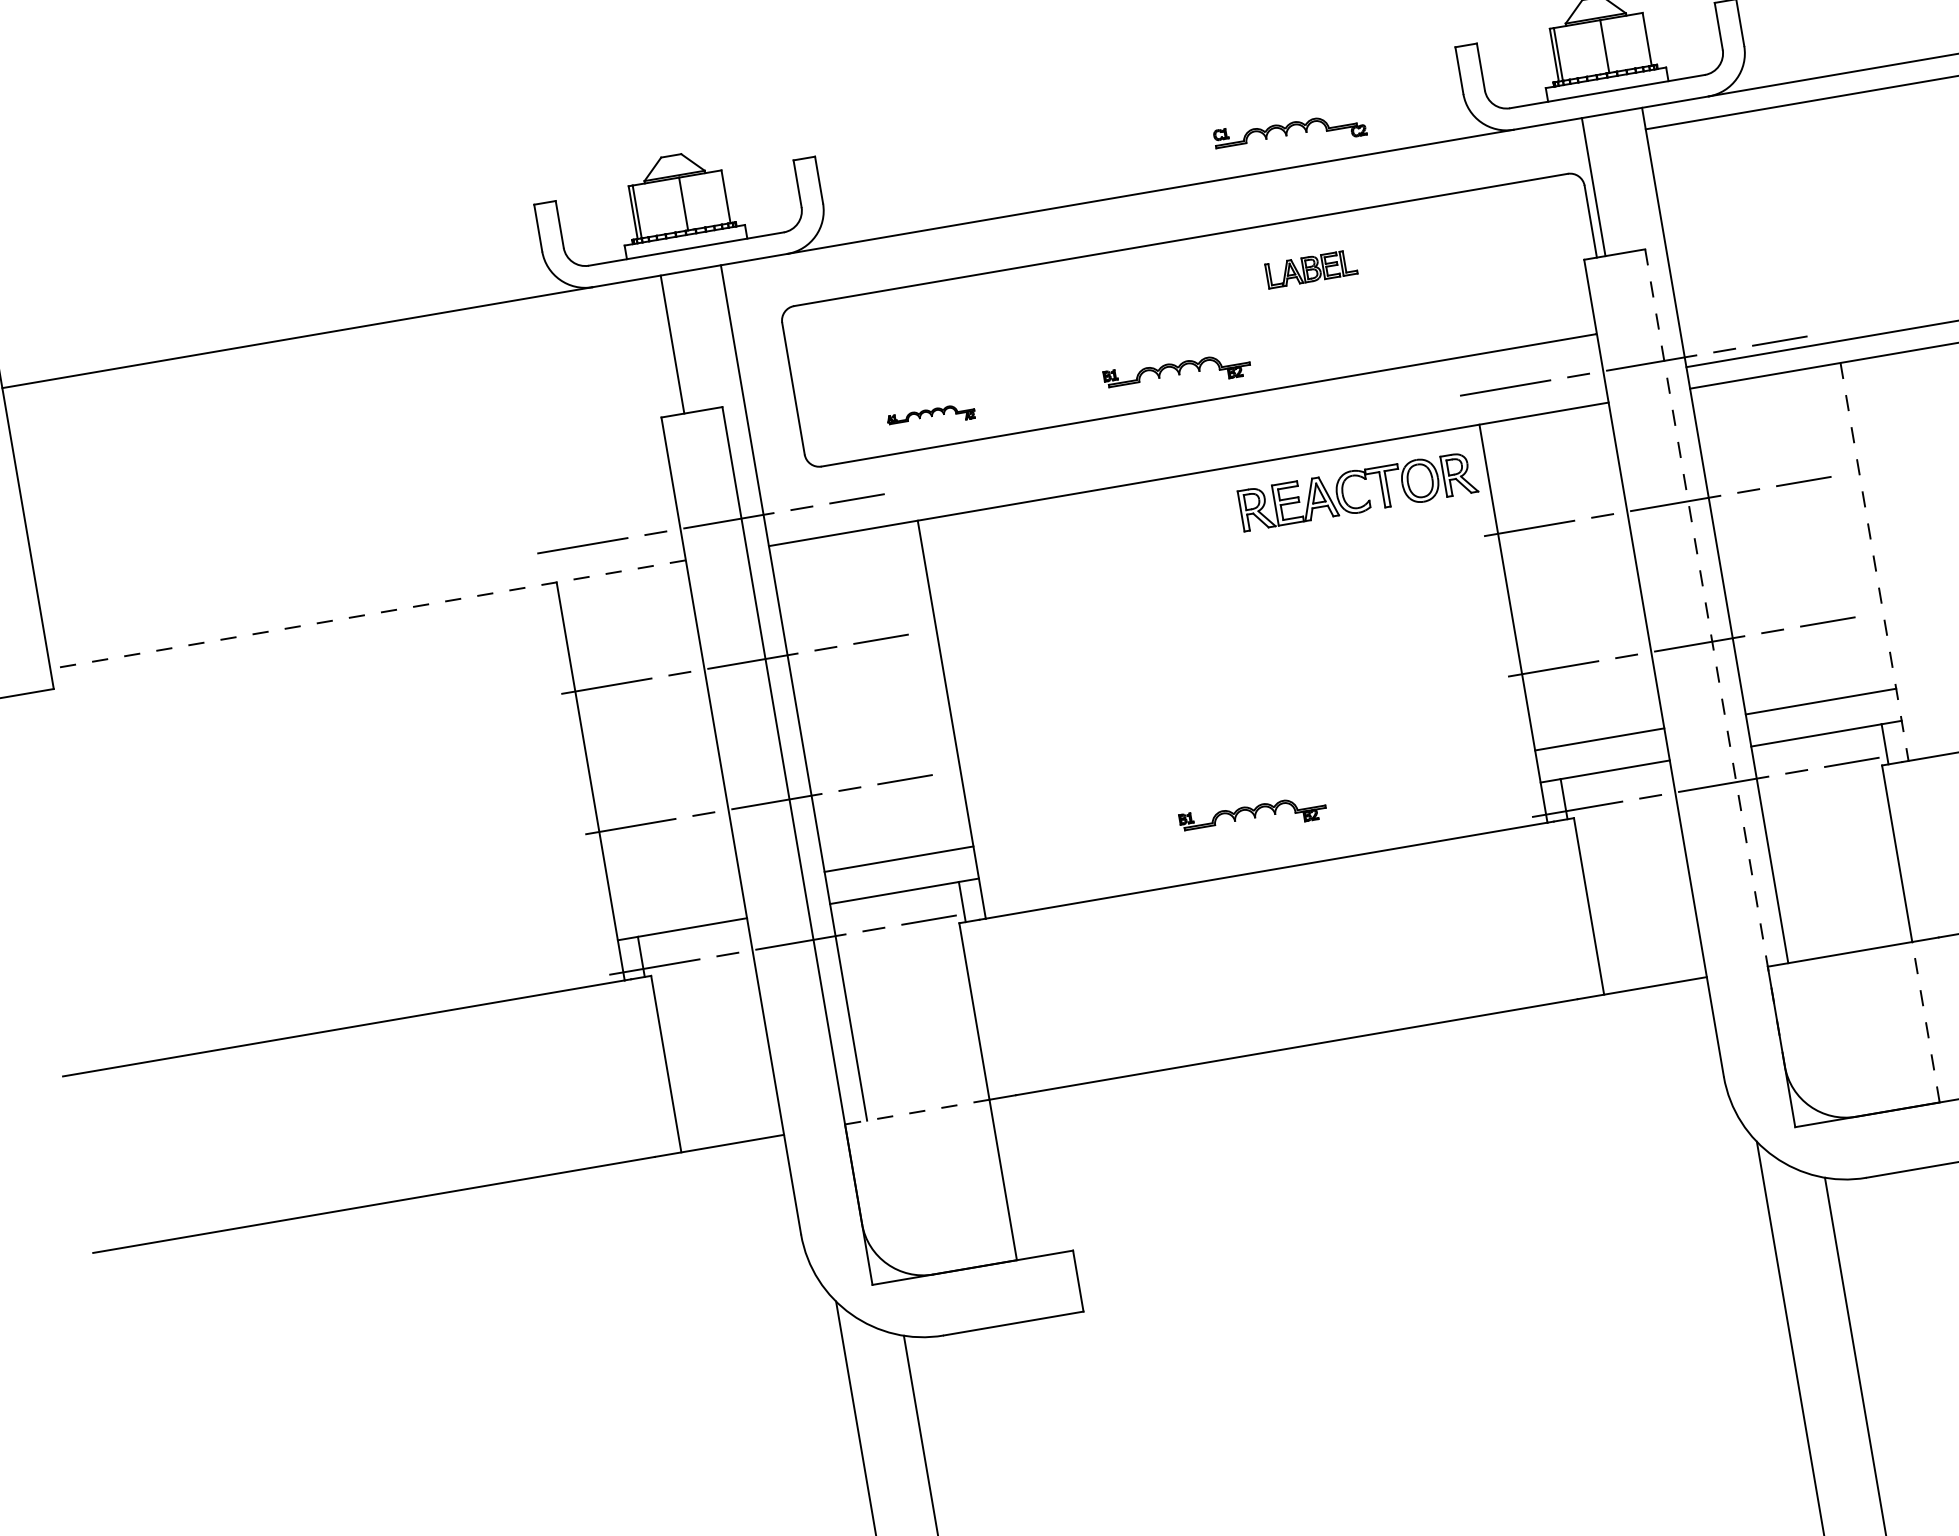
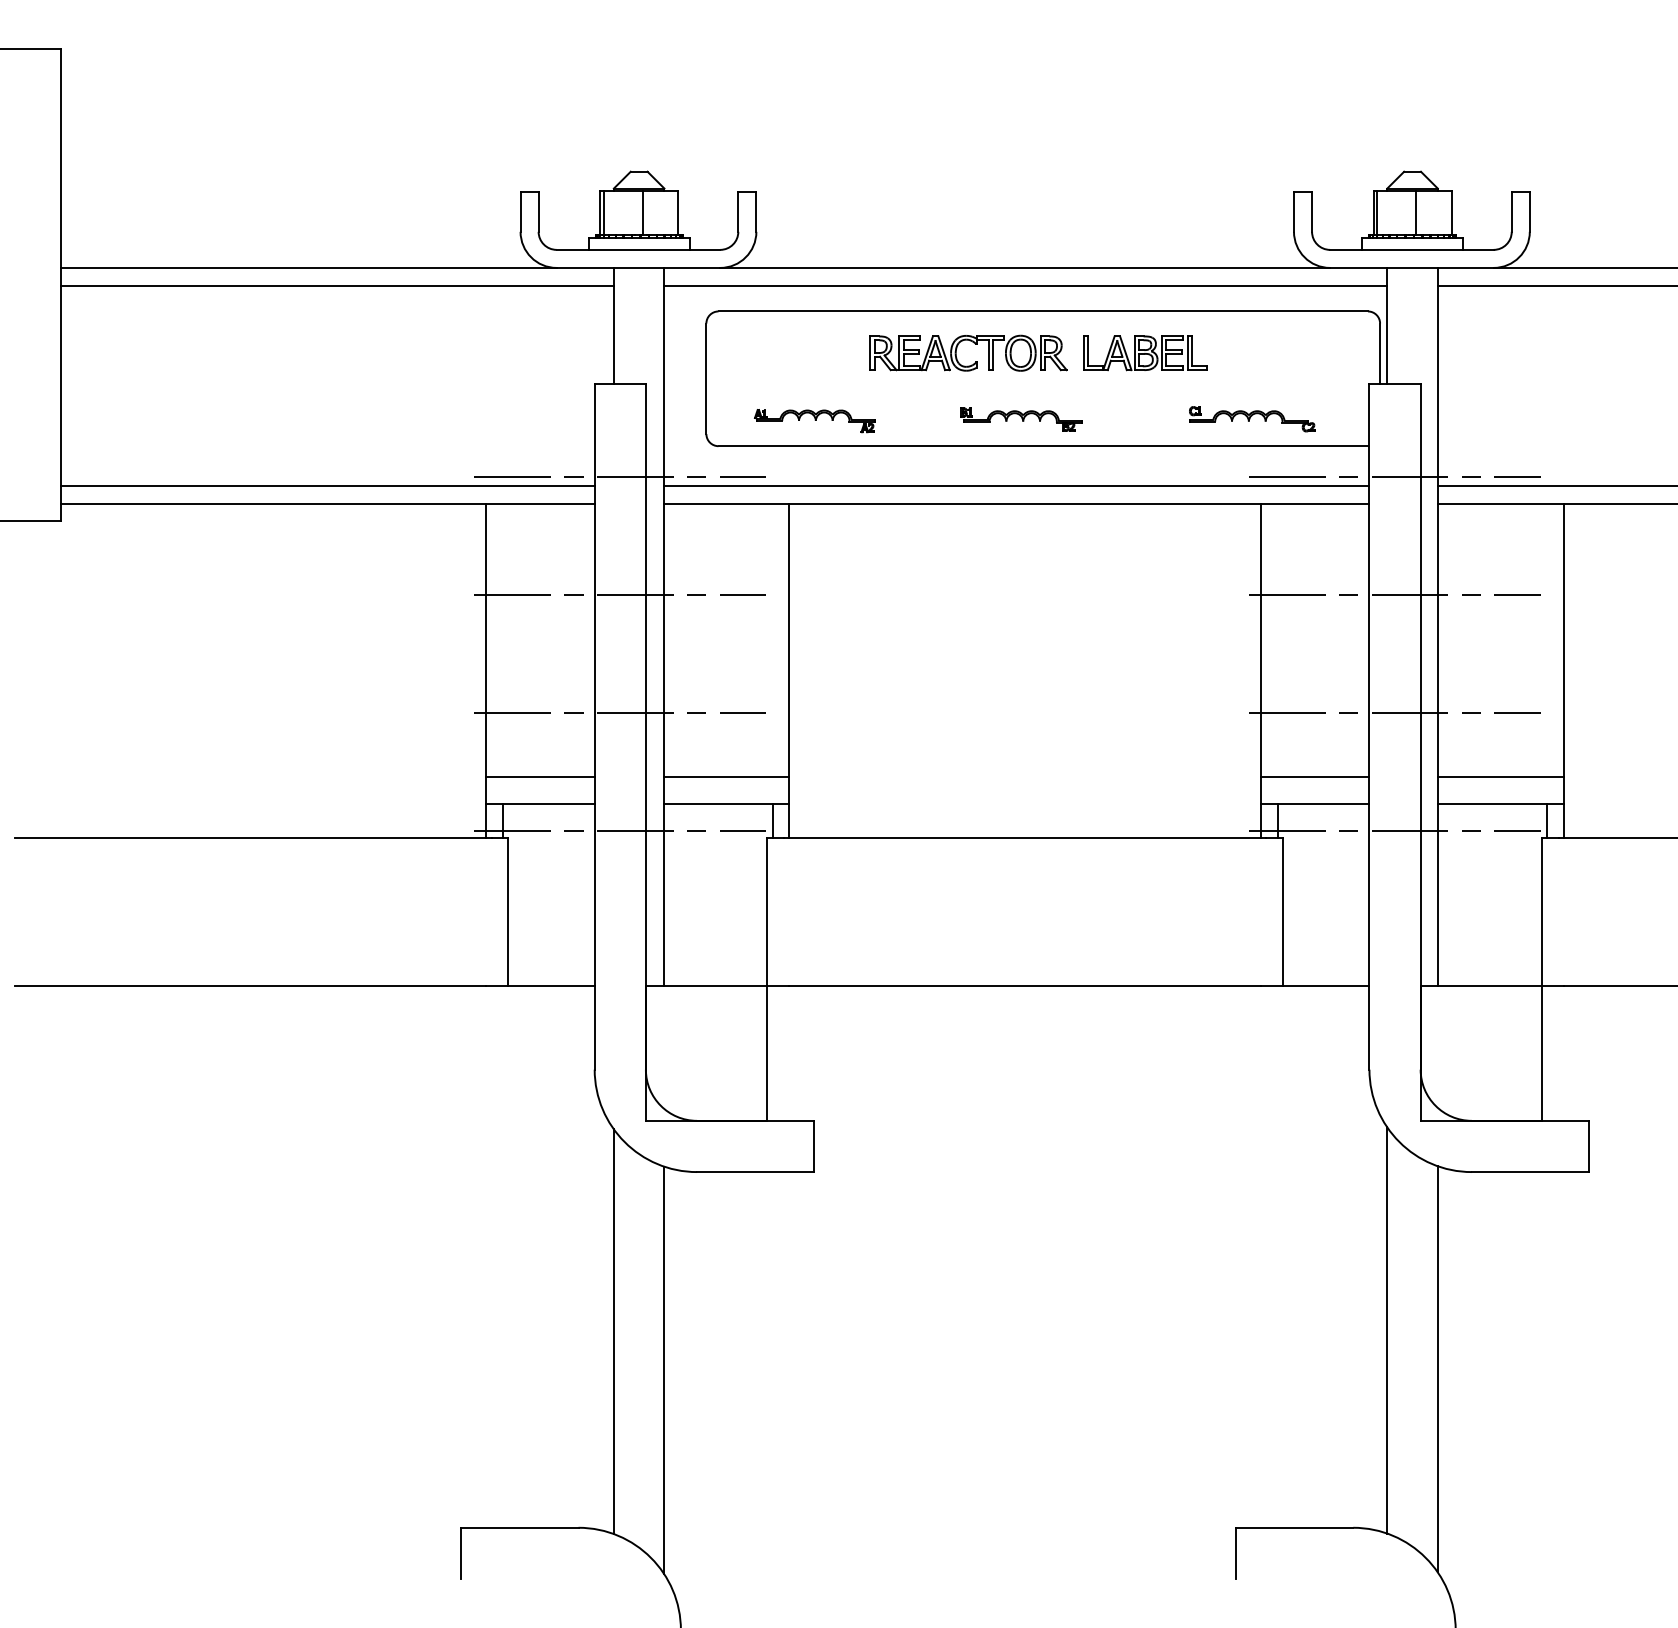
part: (1290, 133) -> (1252, 419), moved
line: (1154, 213) -> (1025, 286), added
part: (1311, 269) -> (1145, 353), size x1.67
line: (335, 353) -> (337, 286), added
part: (930, 417) -> (814, 421), size x1.67
line: (1184, 452) -> (1016, 485), added
part: (1361, 478) -> (973, 343), moved
line: (1875, 562) -> (1564, 671), dashed -> solid
line: (363, 592) -> (327, 485), added
line: (367, 614) -> (327, 503), dashed -> solid
line: (1714, 657) -> (1420, 726), dashed -> solid
part: (1252, 816) -> (1021, 791), removed
line: (677, 897) -> (540, 777), added
line: (1925, 1022) -> (1541, 1053), dashed -> solid
line: (917, 1112) -> (706, 986), dashed -> solid

